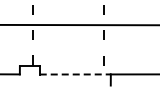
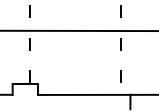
line: (75, 74) -> (84, 94), dashed -> solid

